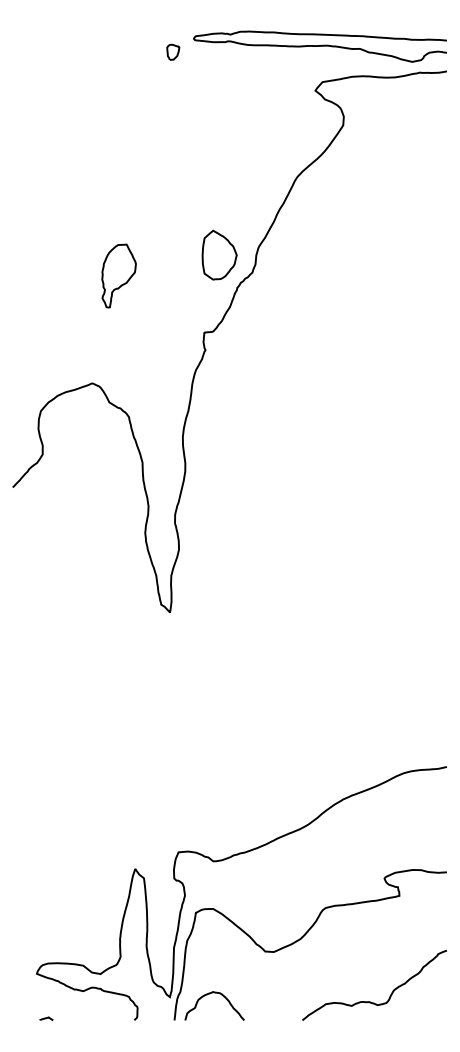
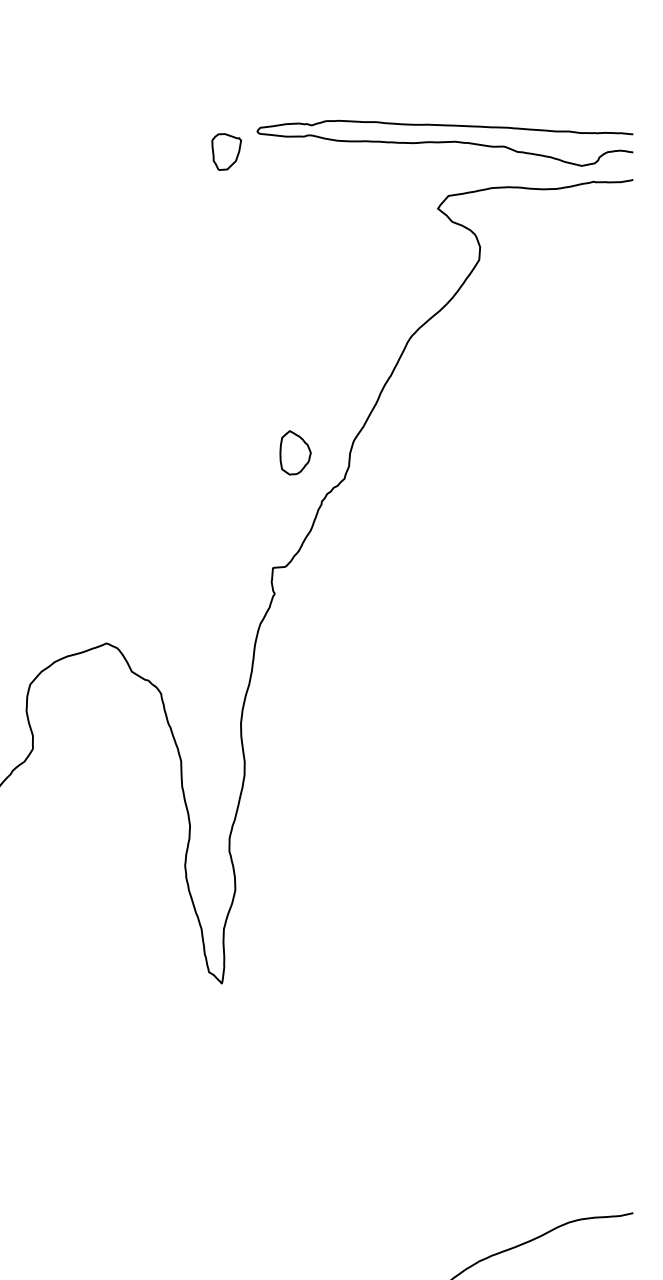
part: (173, 51) -> (227, 150), size x1.6
part: (219, 254) -> (295, 451), size x0.6
part: (118, 275) -> (145, 483), removed

